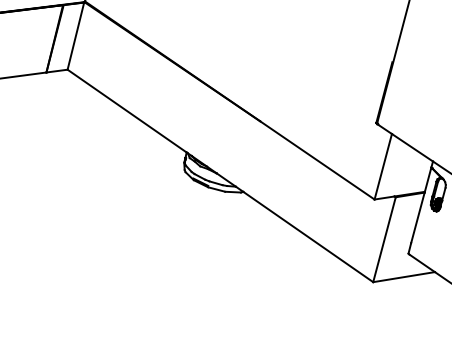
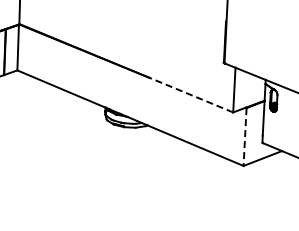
line: (316, 159) -> (190, 94), solid -> dashed
line: (384, 240) -> (245, 137), solid -> dashed

